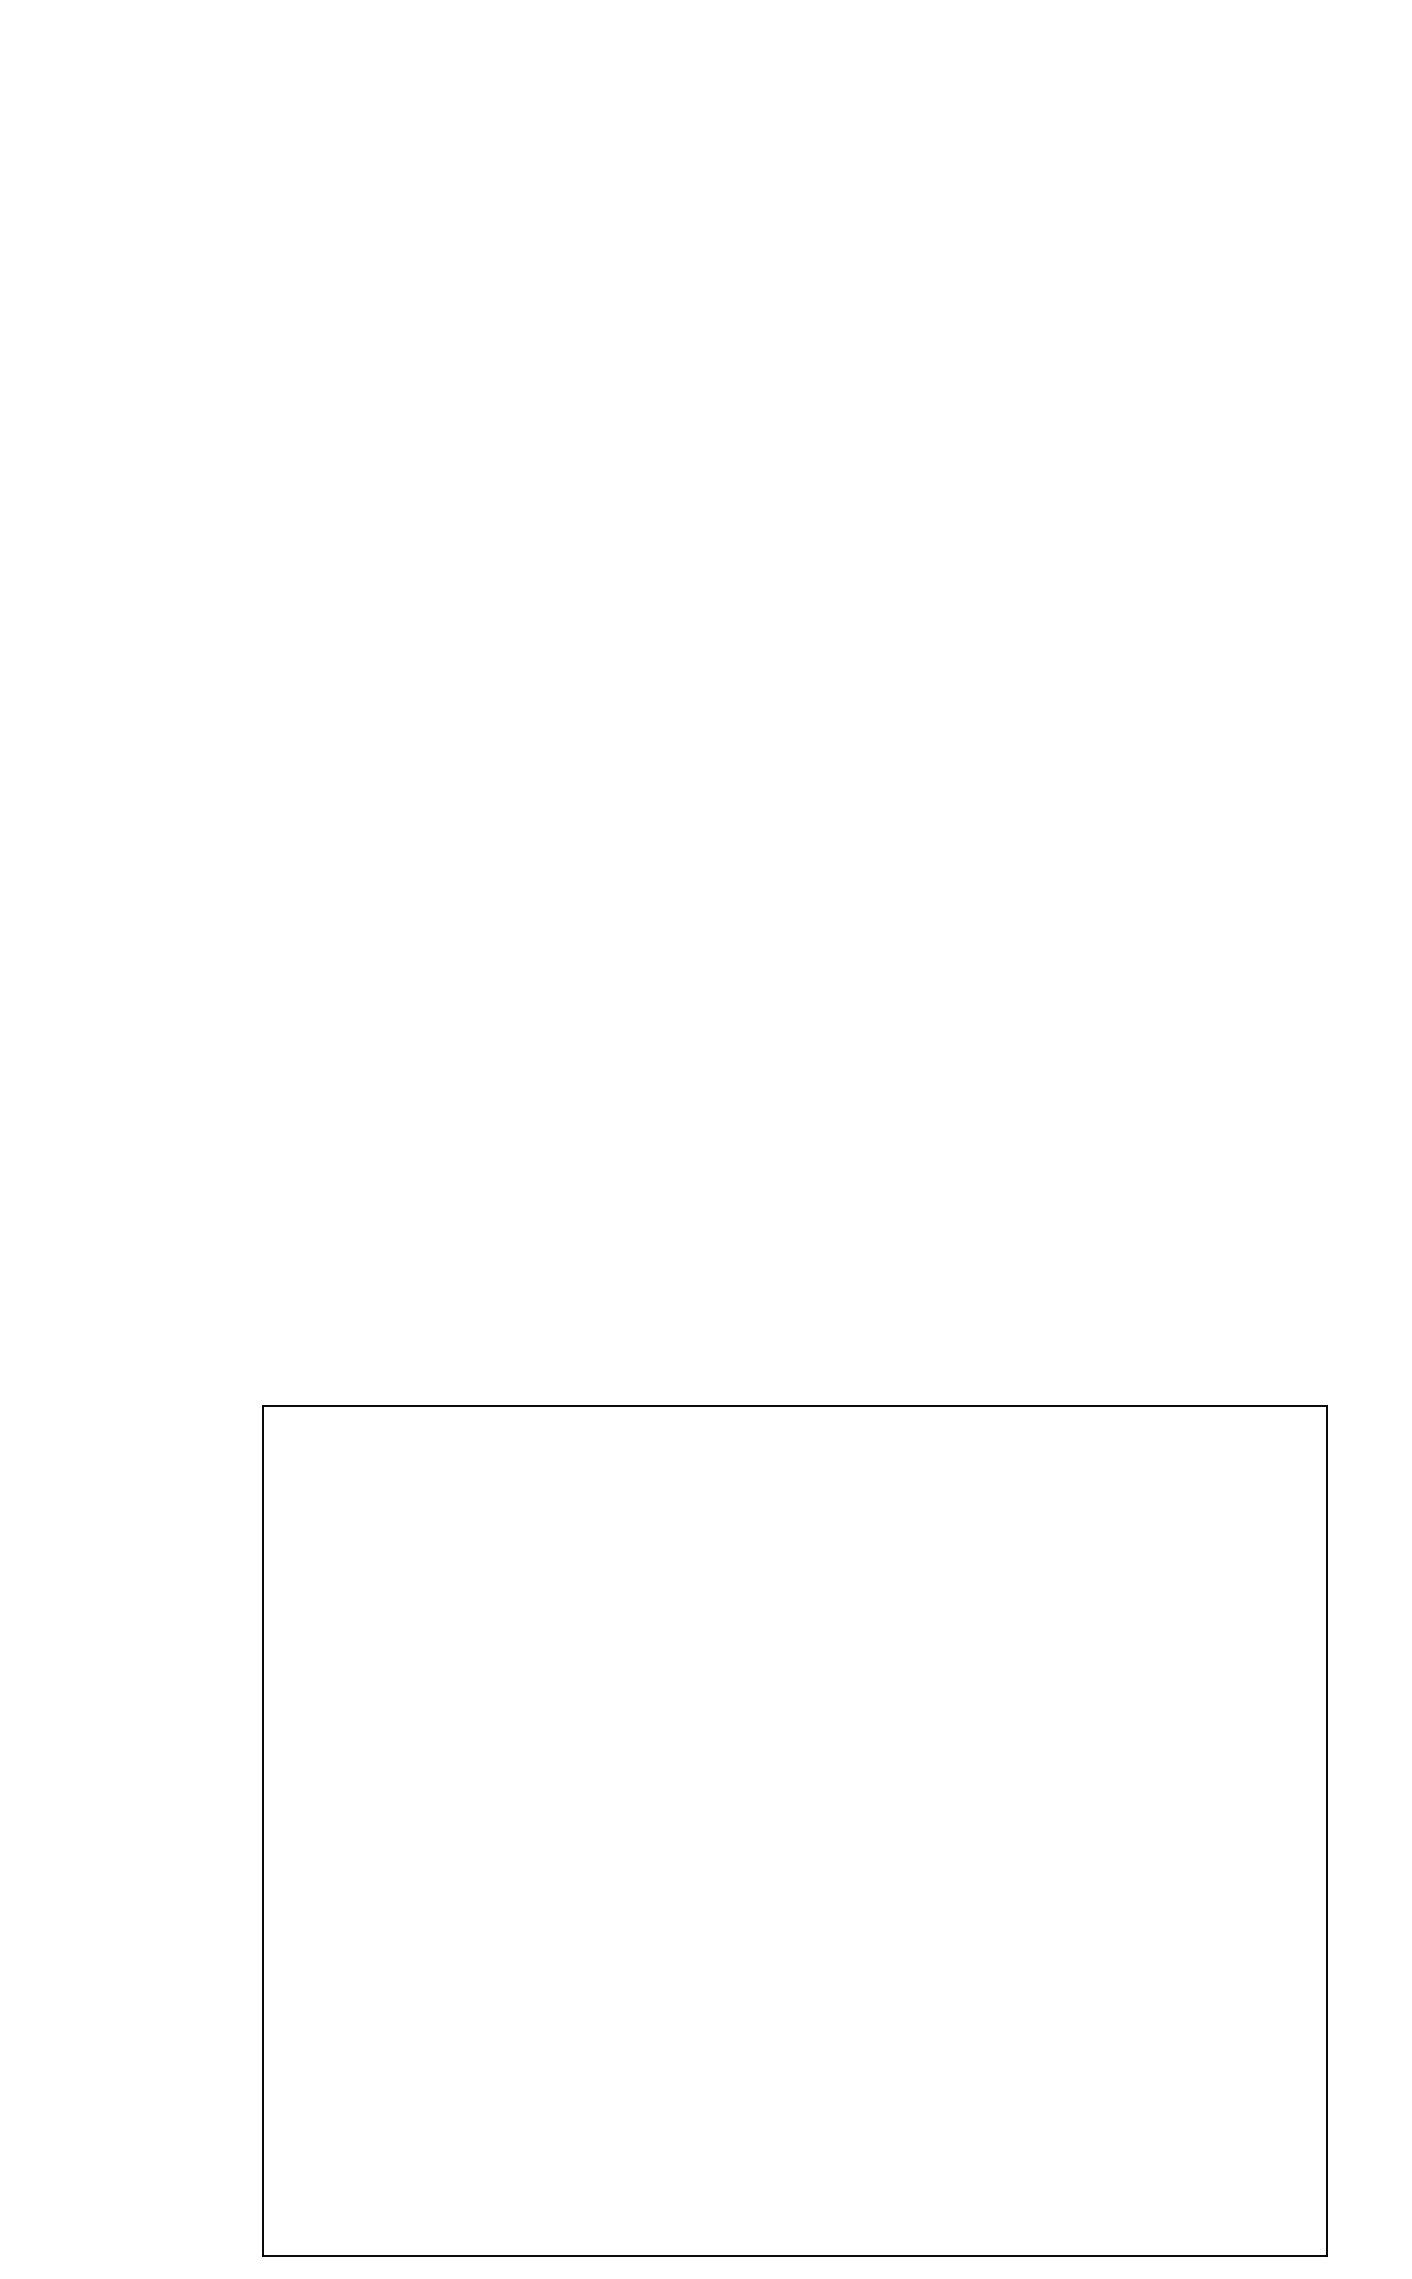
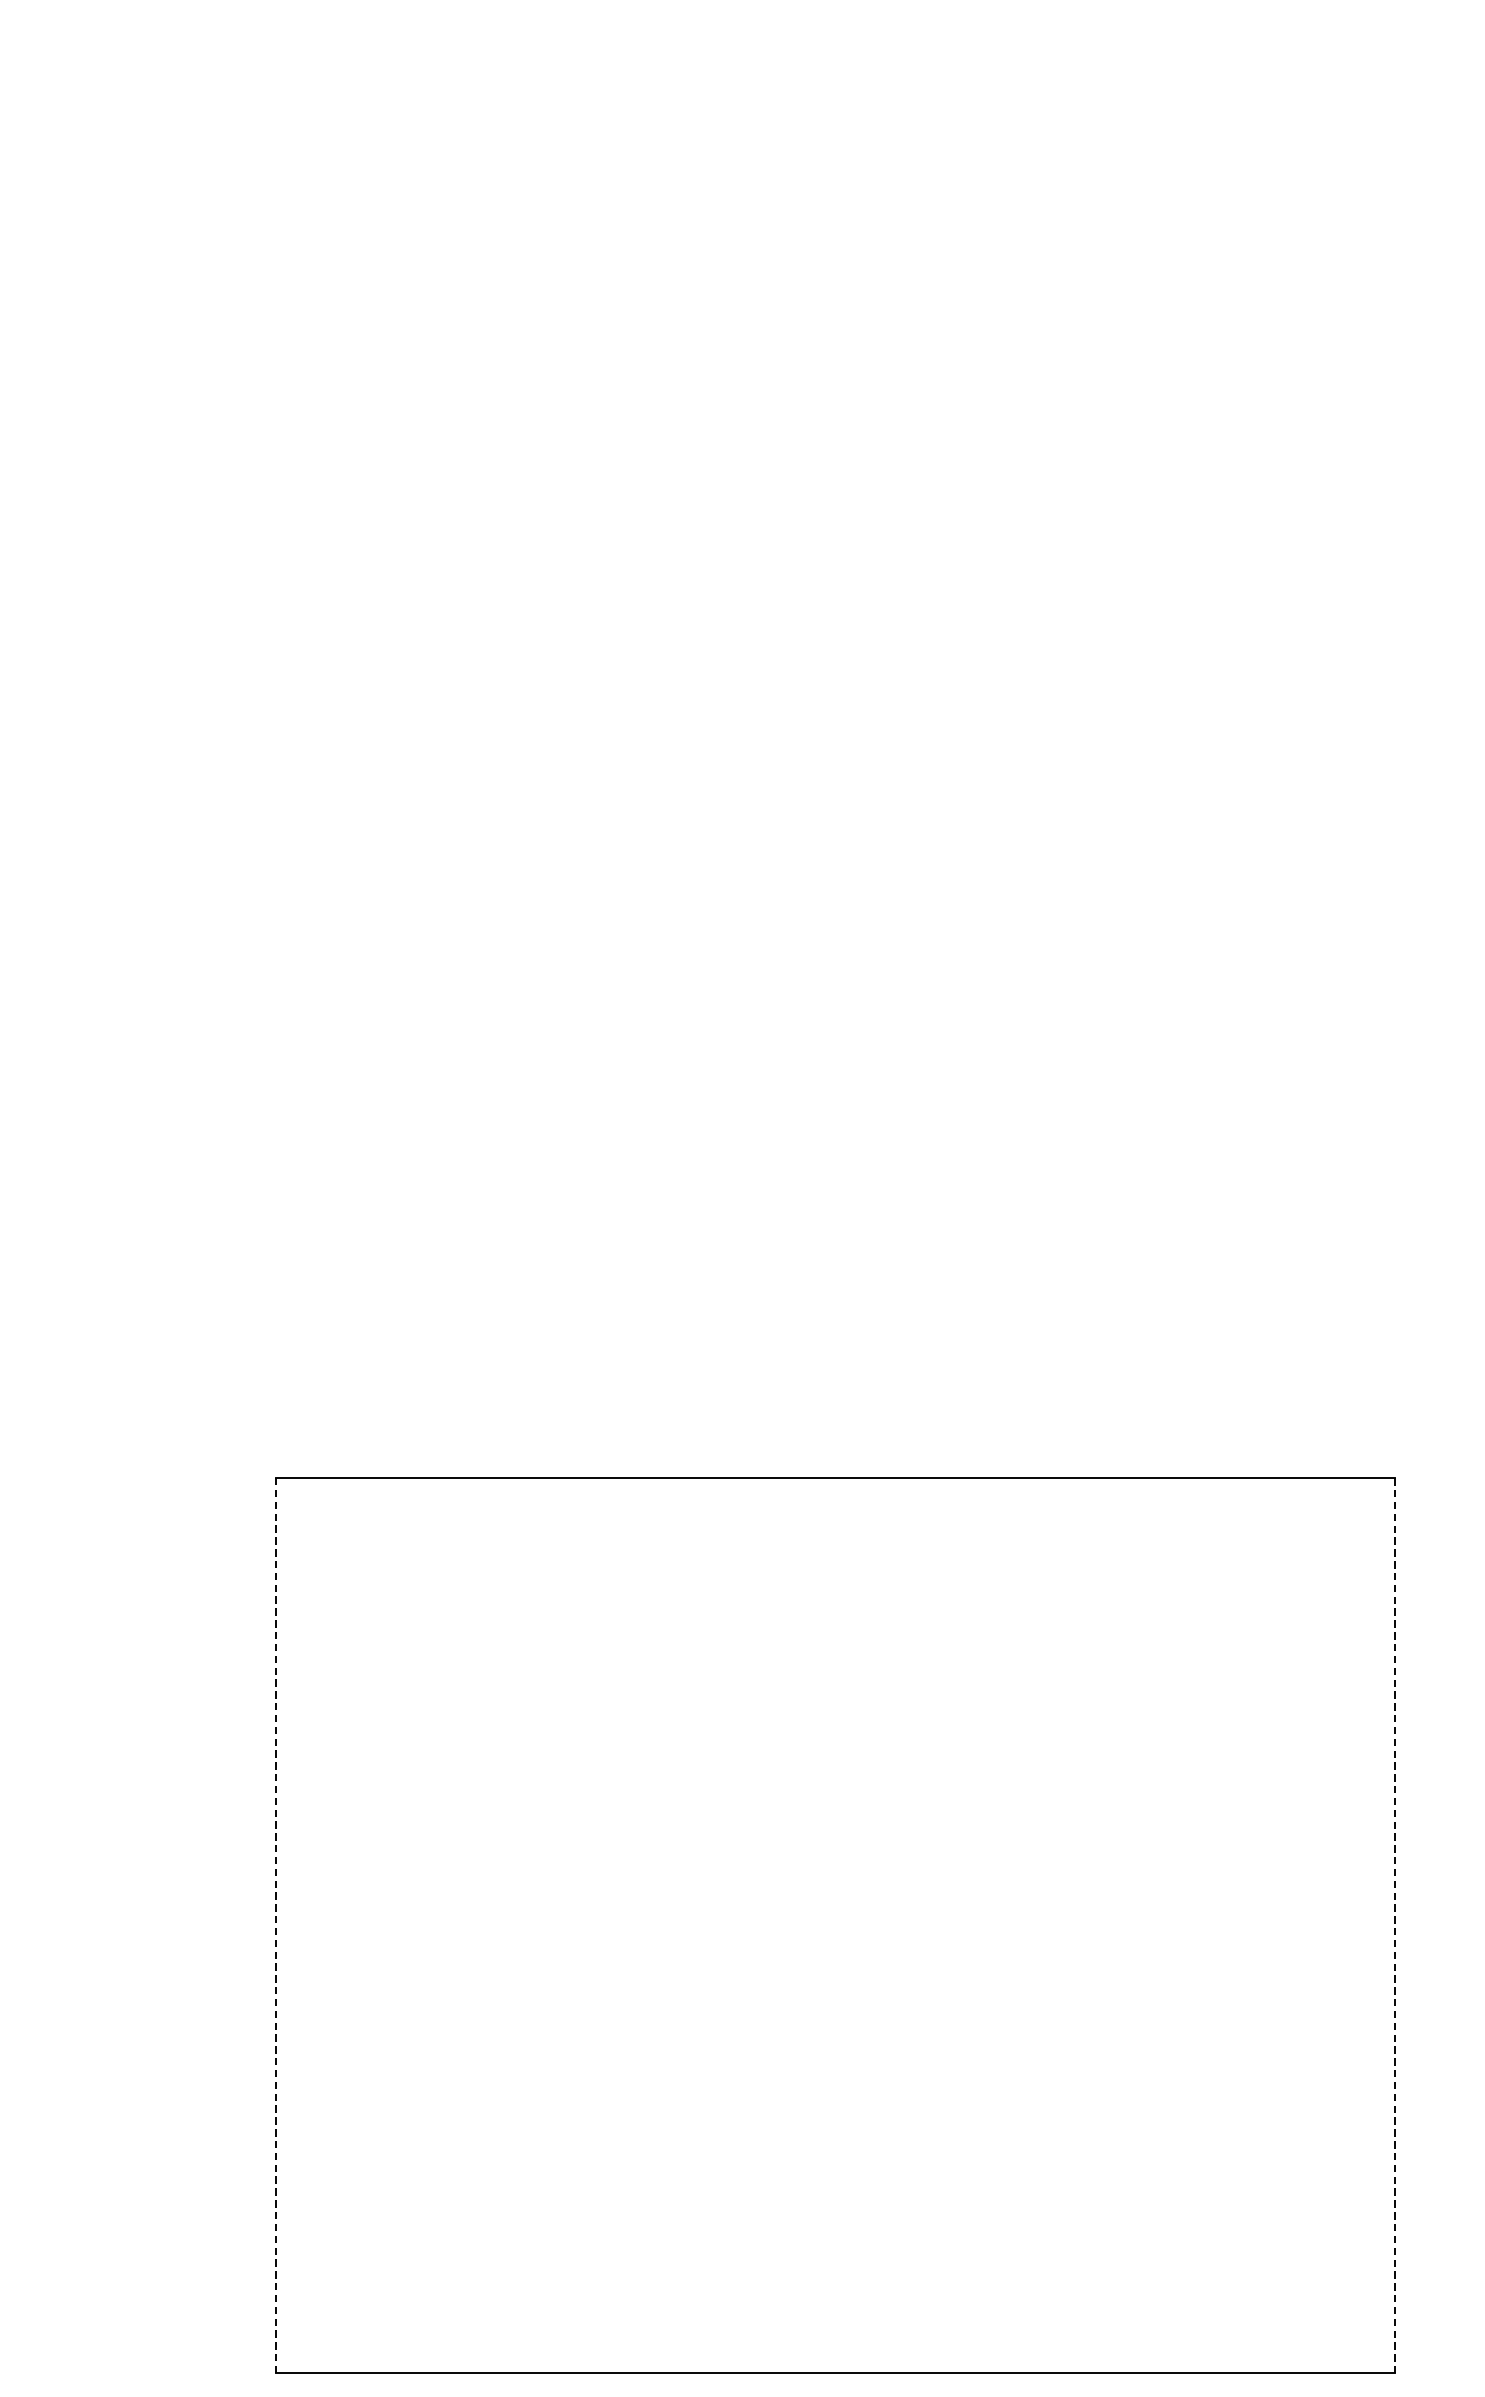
line: (262, 1830) -> (276, 1925), solid -> dashed
line: (1326, 1831) -> (1395, 1926), solid -> dashed

